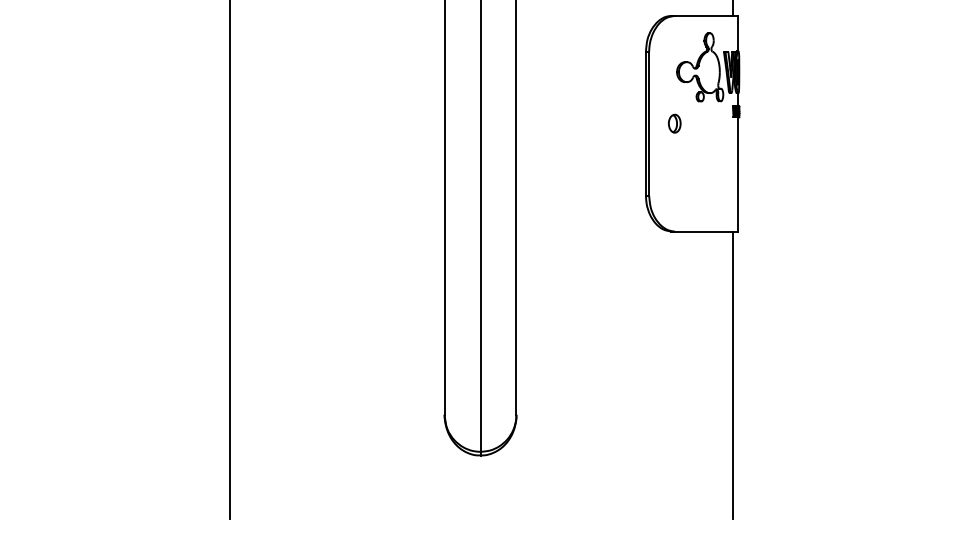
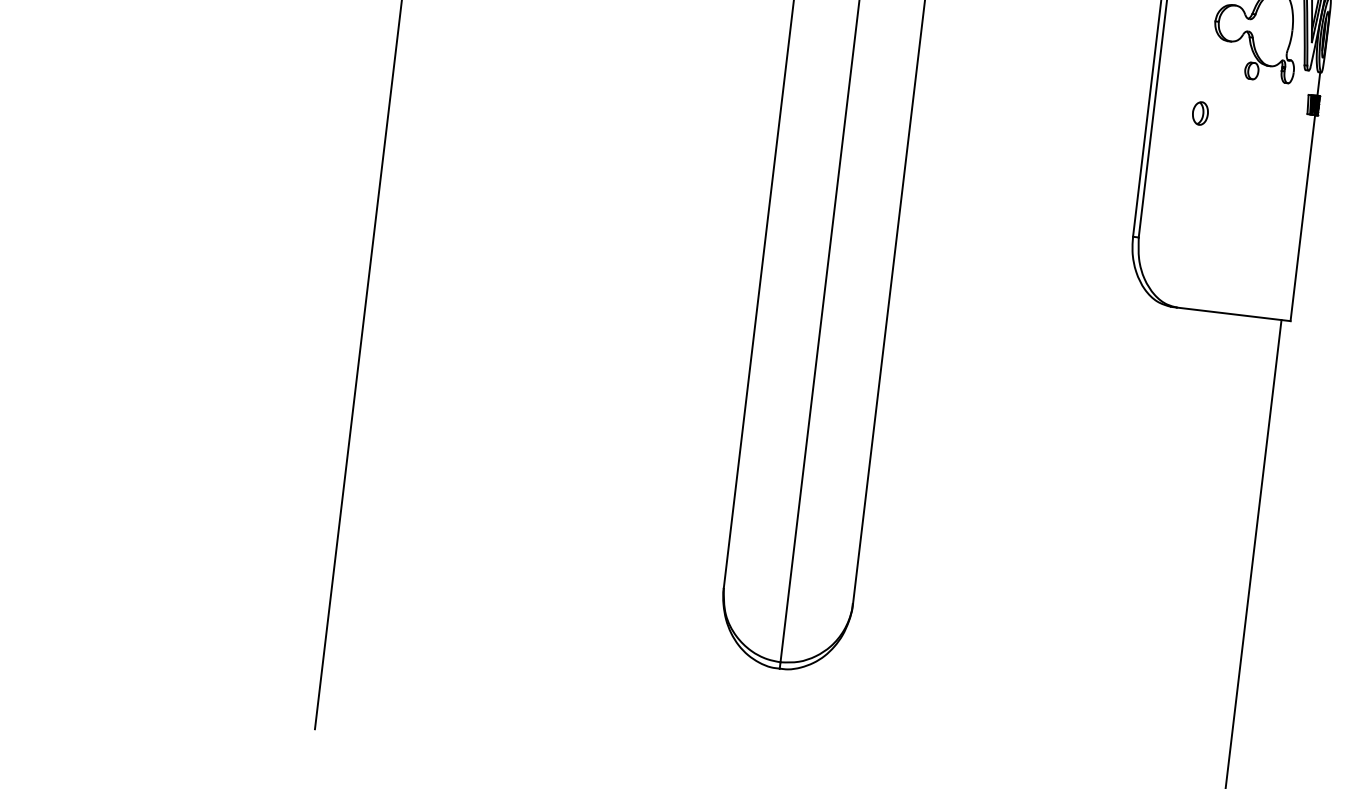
part: (674, 123) -> (1199, 113), size x0.7

